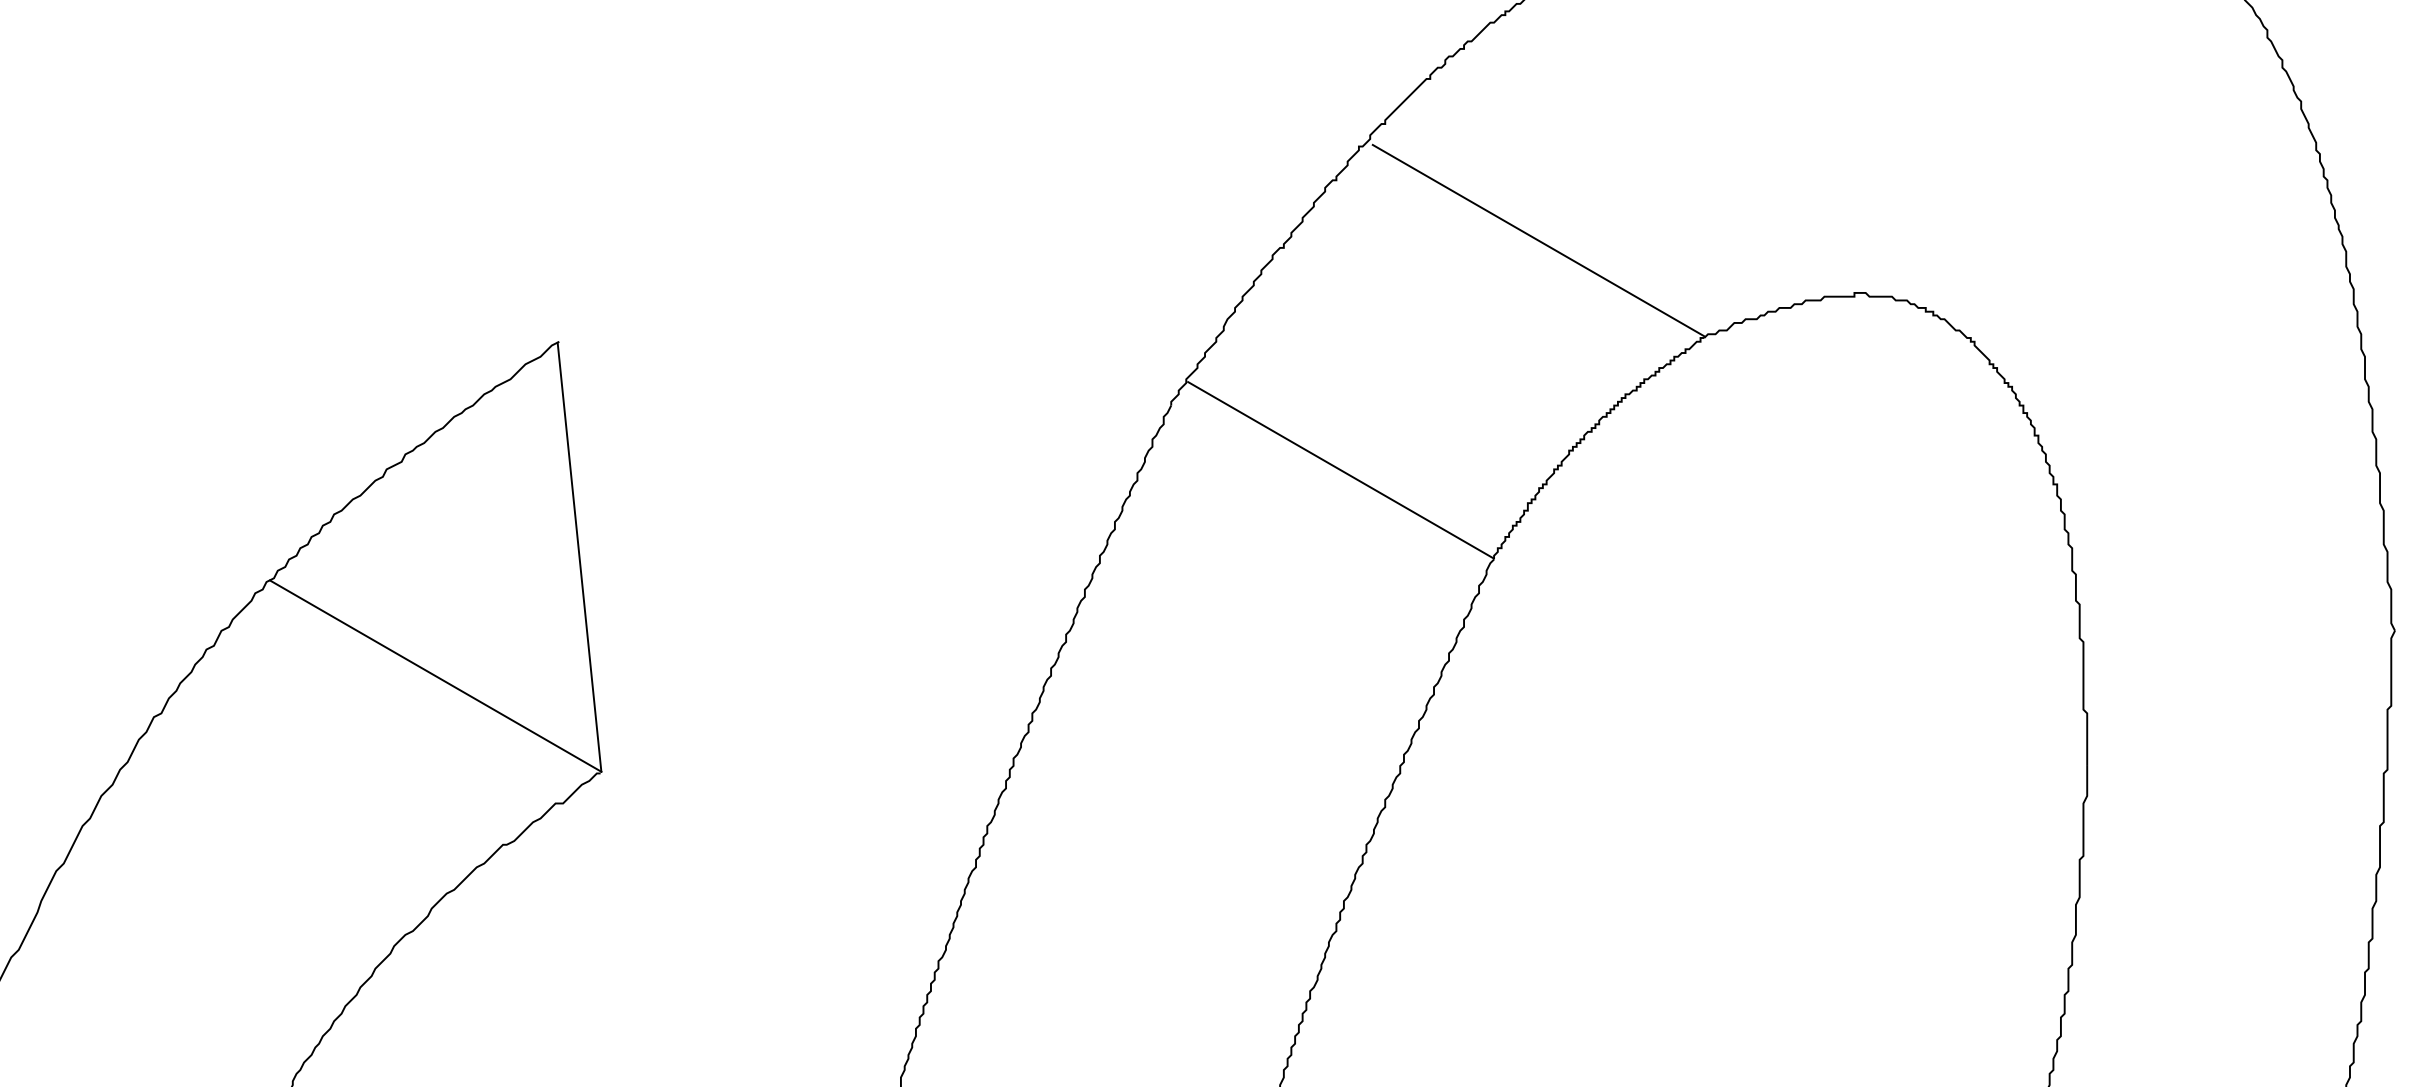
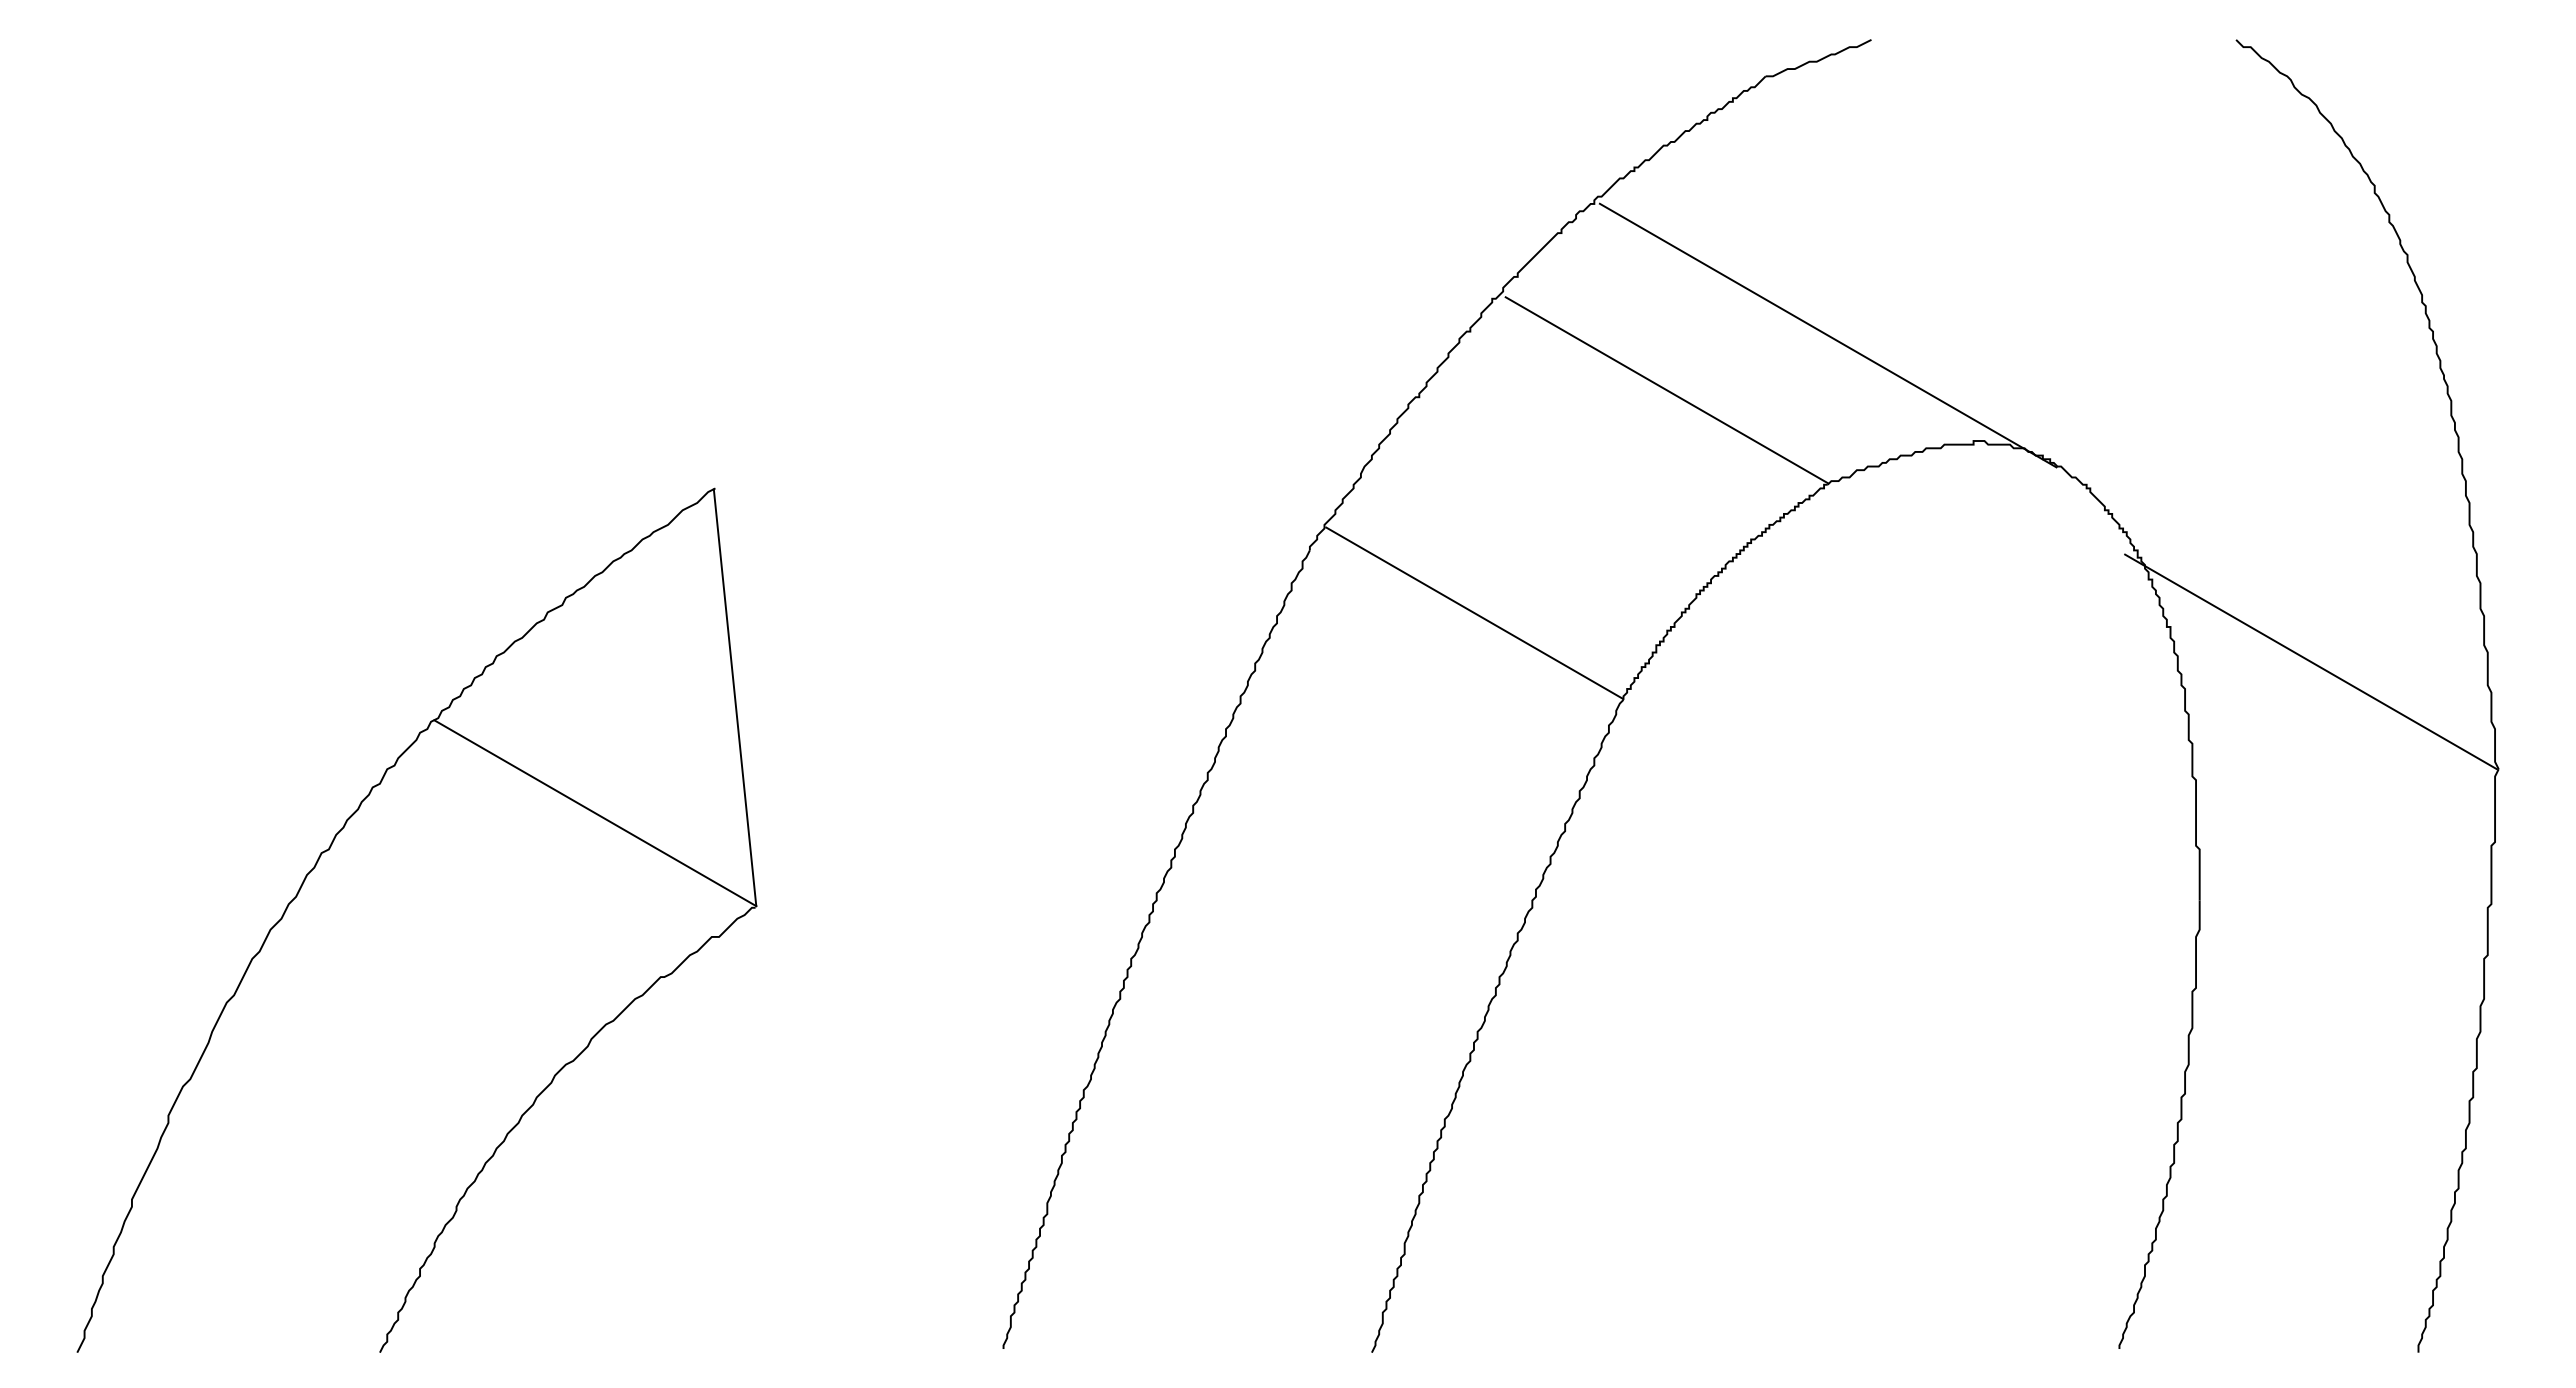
line: (1704, 184) -> (1827, 335), added
line: (2201, 519) -> (2310, 661), added

